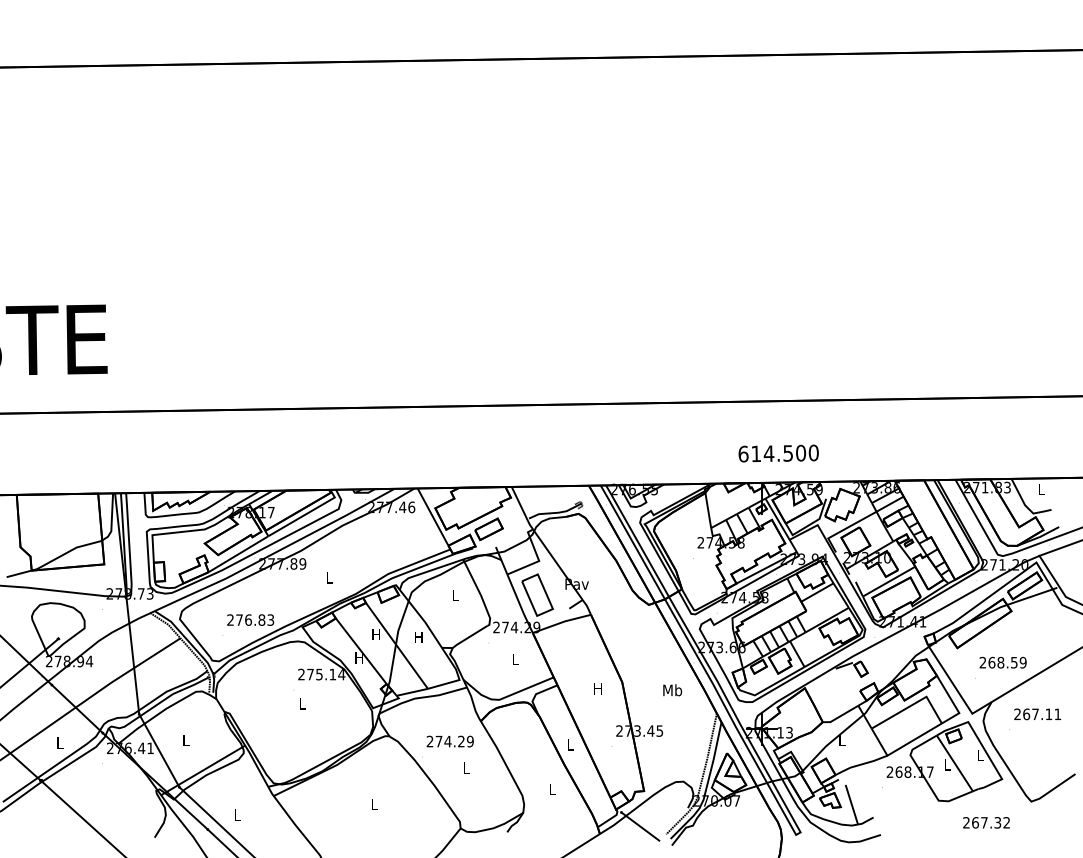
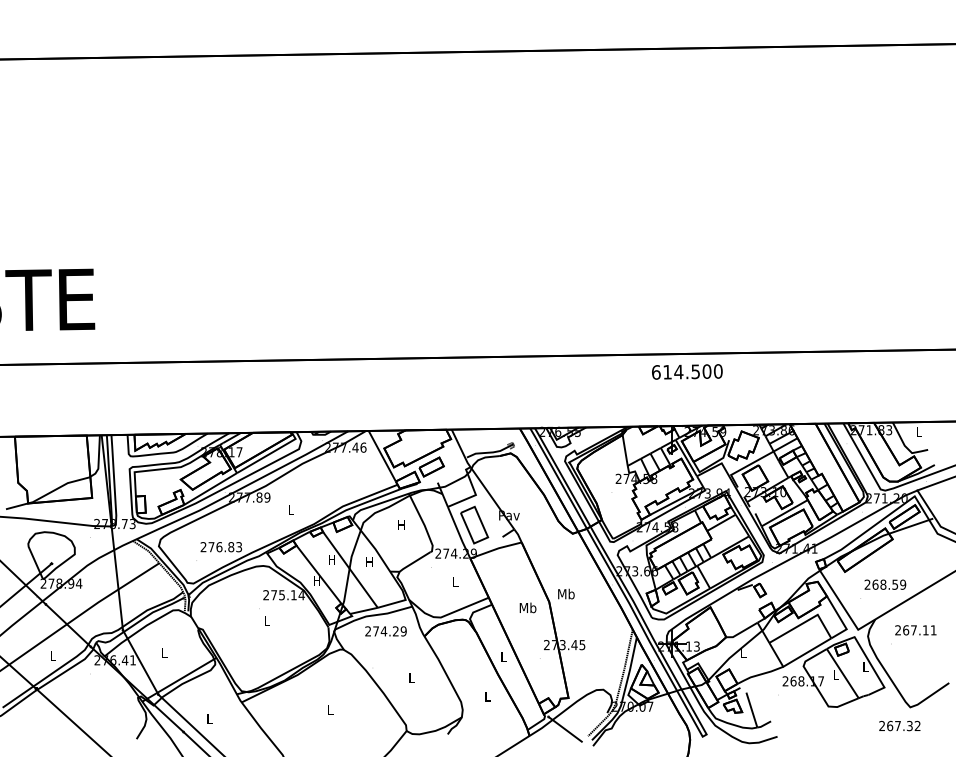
text: (778, 453) -> (687, 371), moved
text: (454, 595) -> (401, 525), L -> H
text: (597, 688) -> (527, 607), H -> Mb
text: (672, 690) -> (566, 594), moved
text: (449, 741) -> (385, 631), moved
text: (986, 822) -> (899, 725), moved

